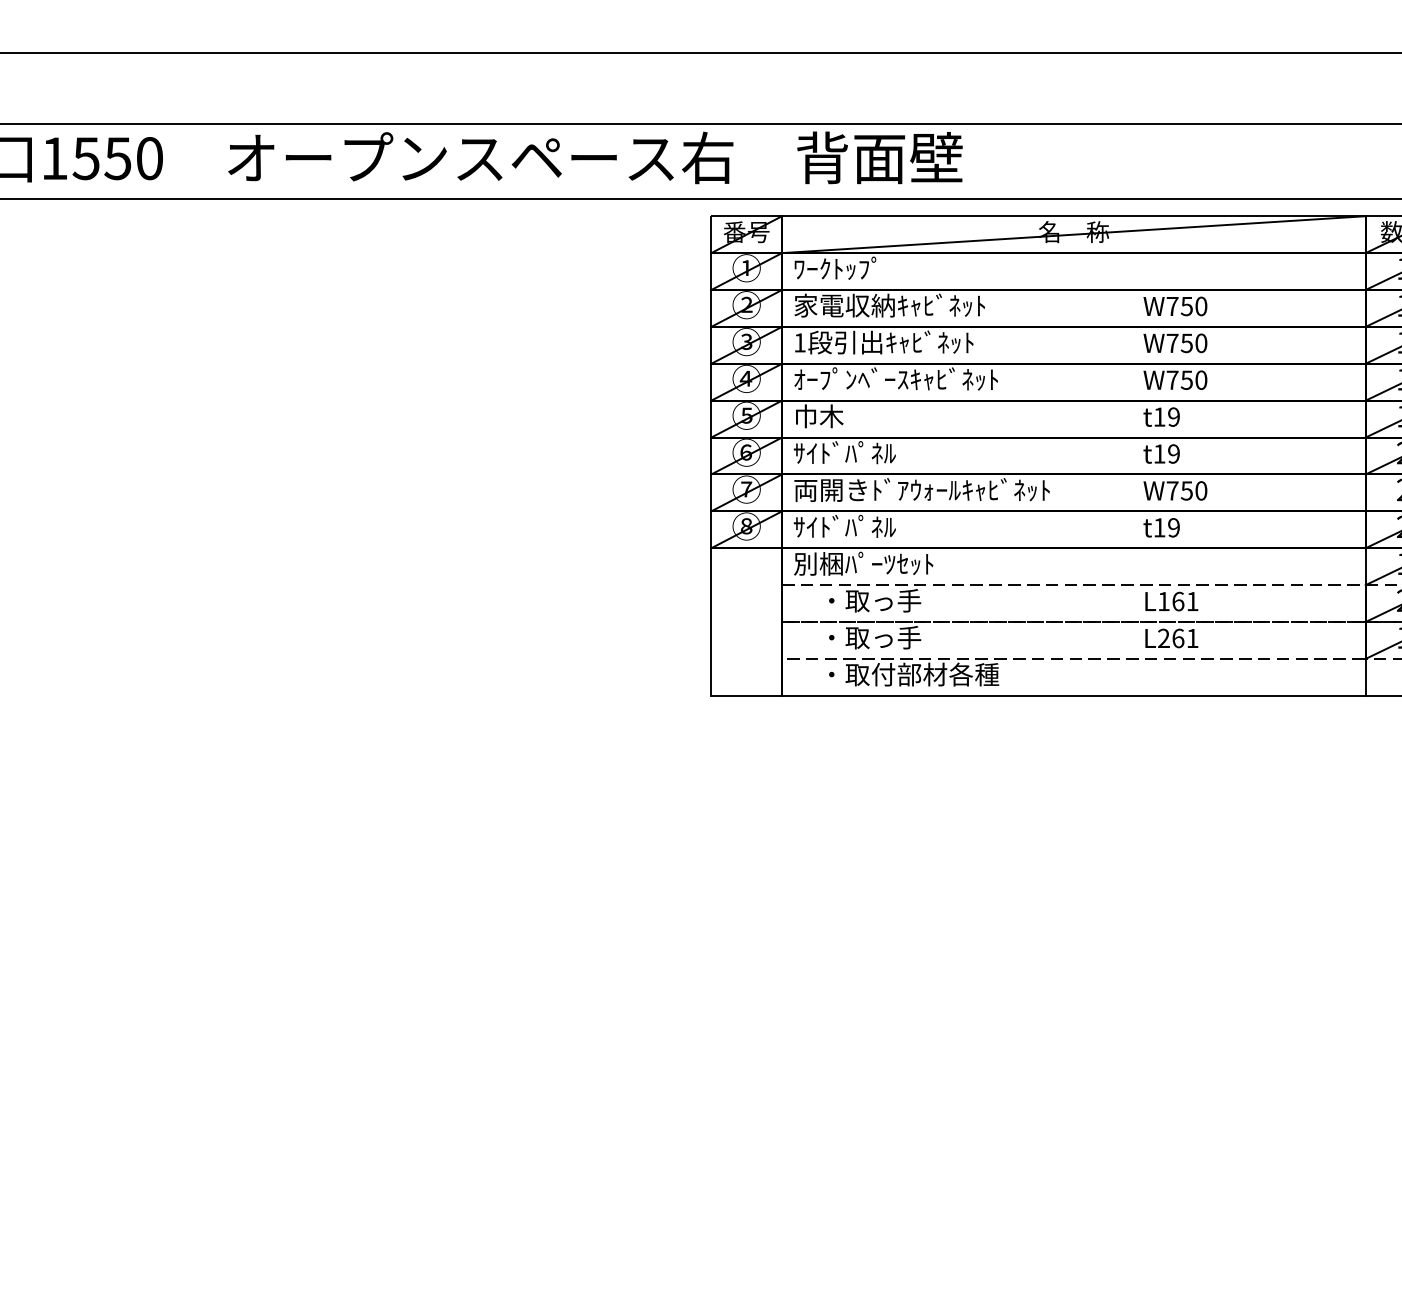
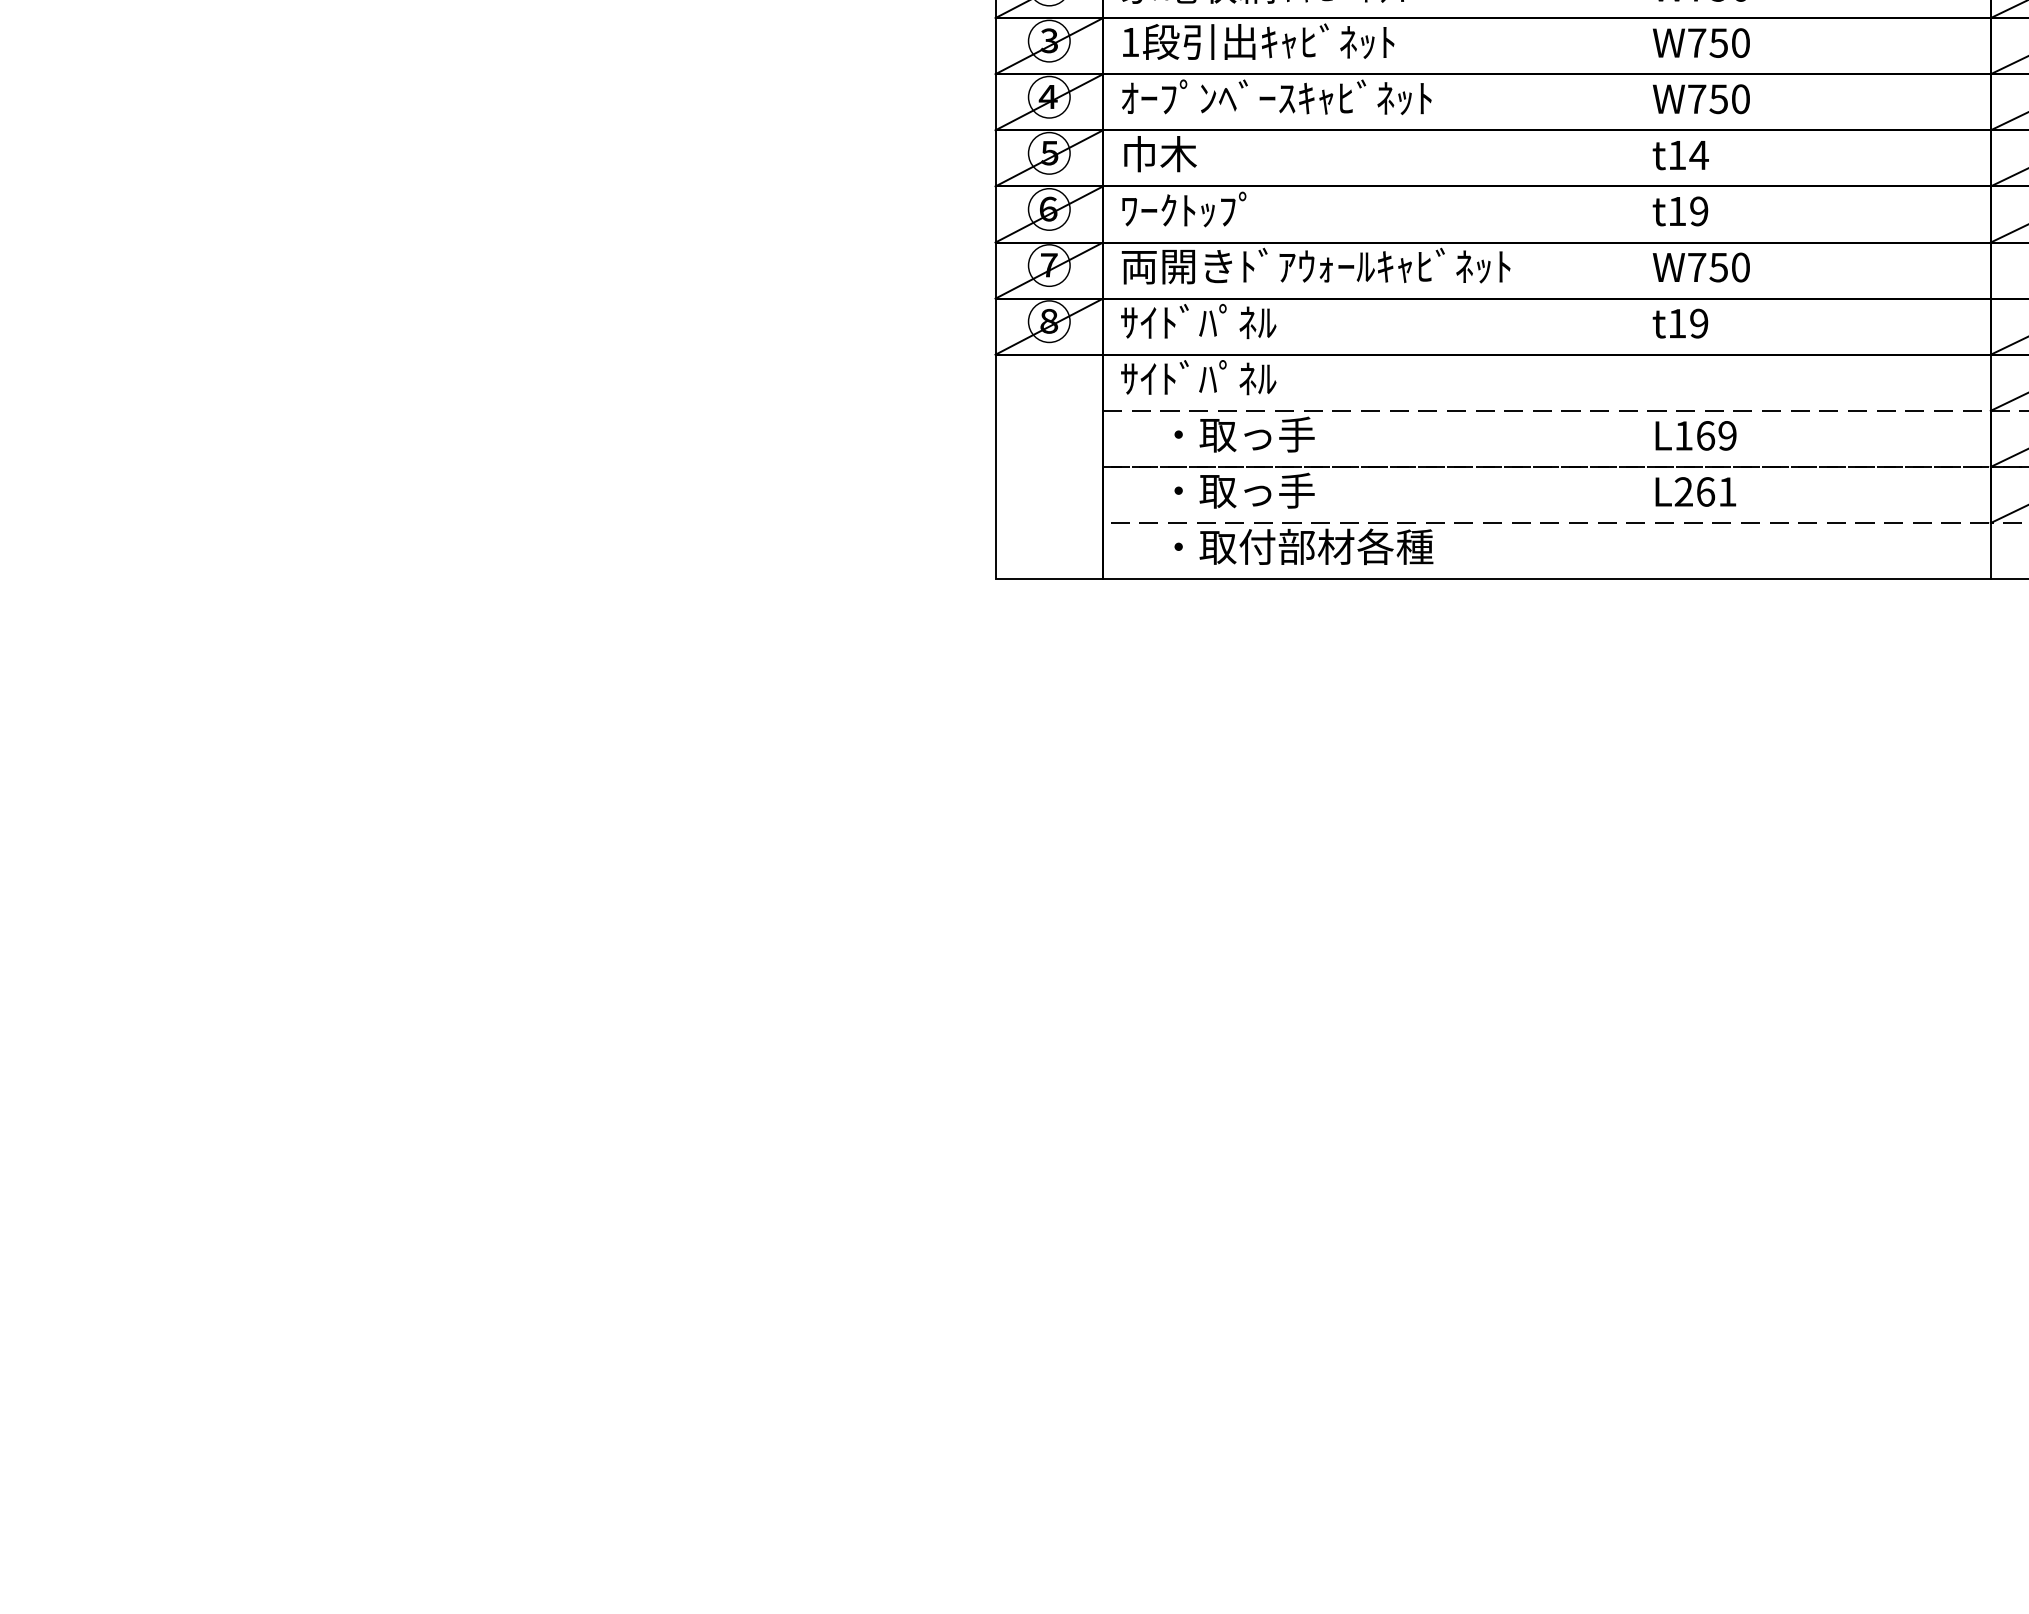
text: (1173, 416) -> (1698, 154), t19 -> t14
text: (844, 452) -> (1198, 209), ｻｲﾄﾞﾊﾟﾈﾙ -> ﾜｰｸﾄｯﾌﾟ
text: (863, 563) -> (1226, 377), 別梱ﾊﾟｰﾂｾｯﾄ -> ｻｲﾄﾞﾊﾟﾈﾙ
text: (1192, 601) -> (1727, 435), L161 -> L169

